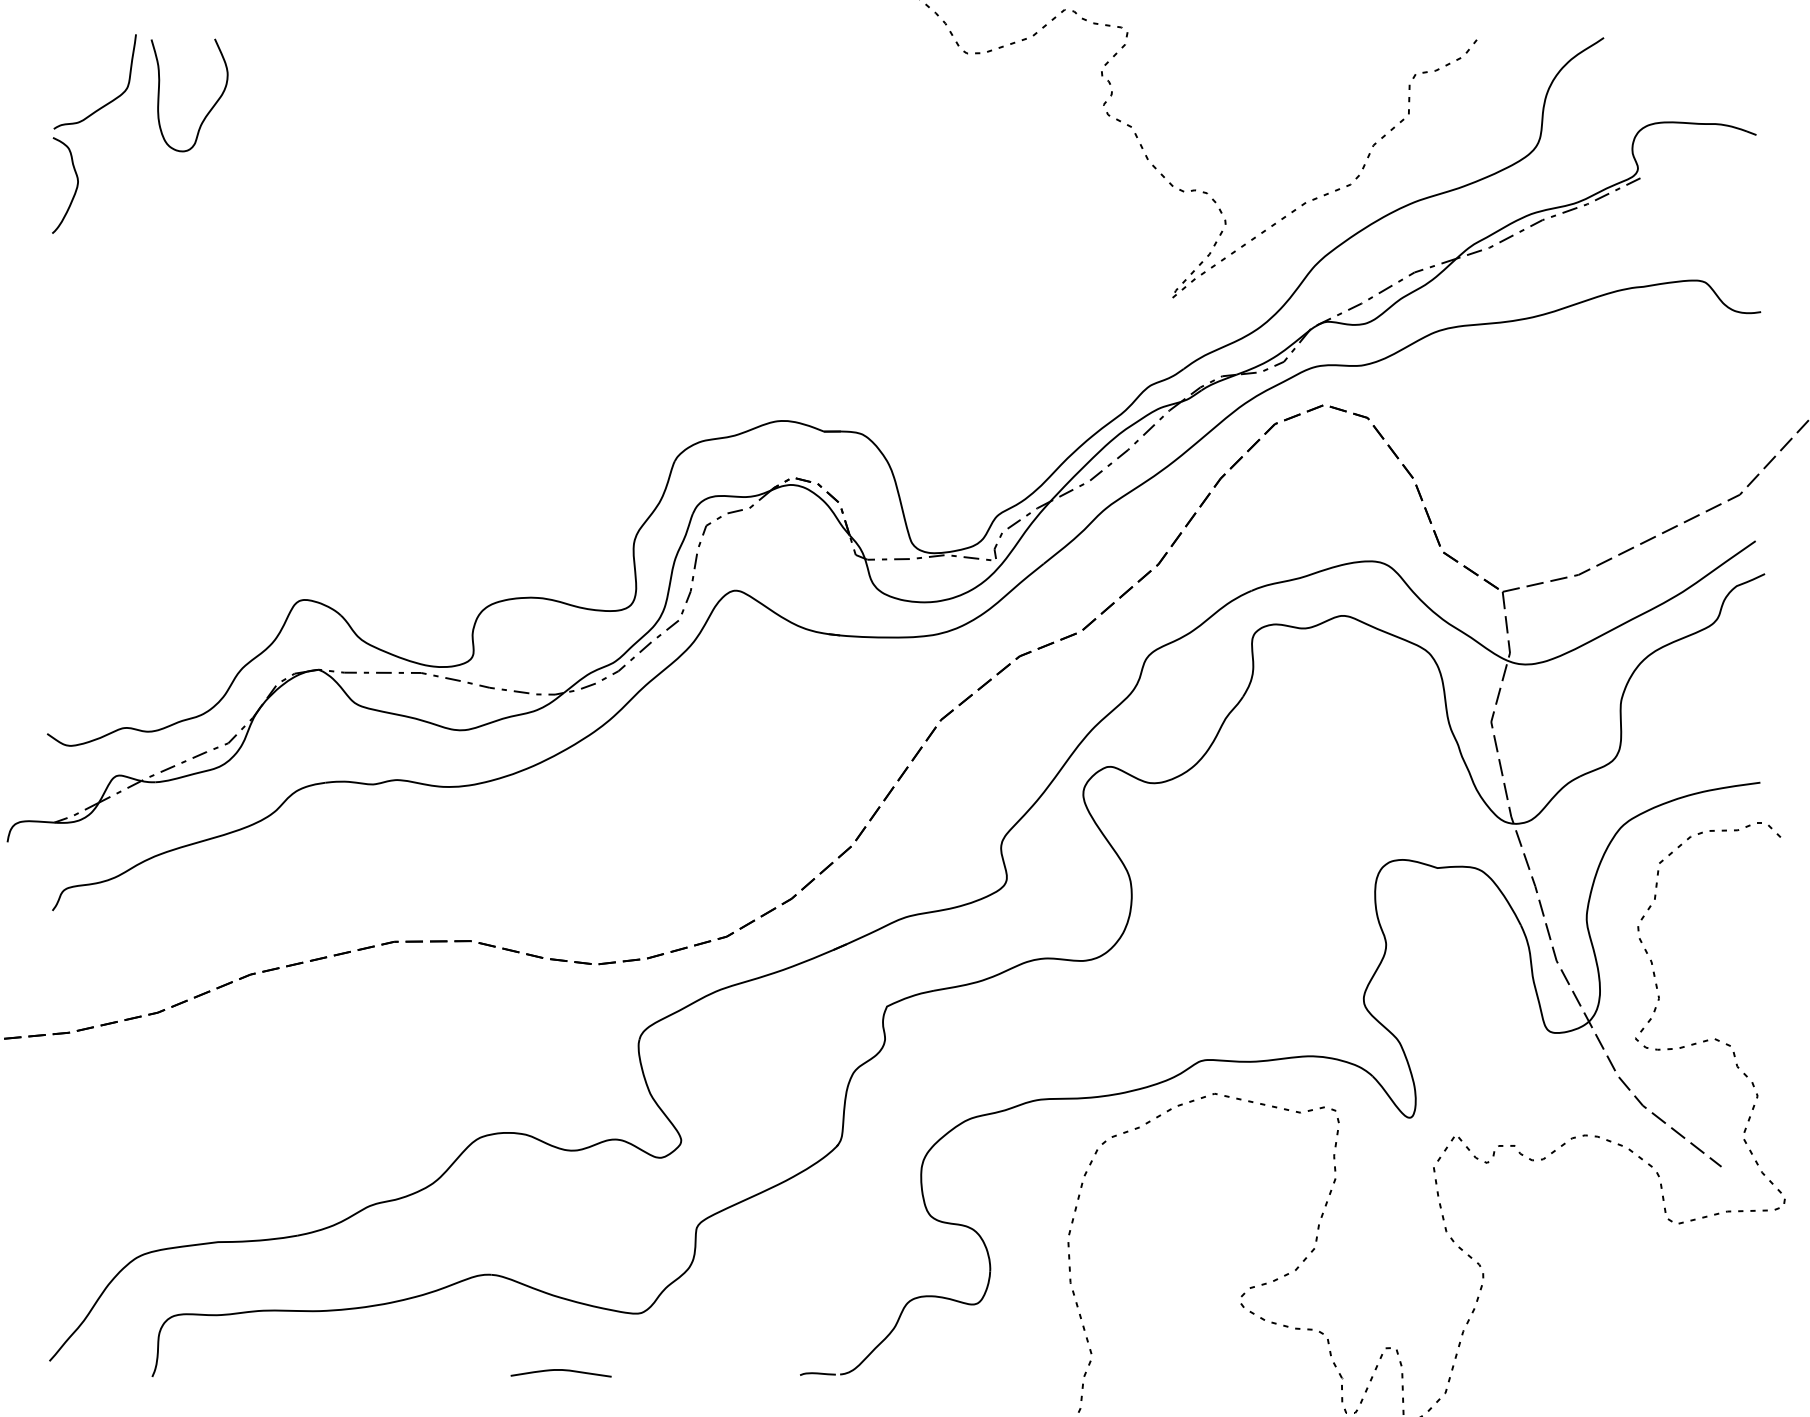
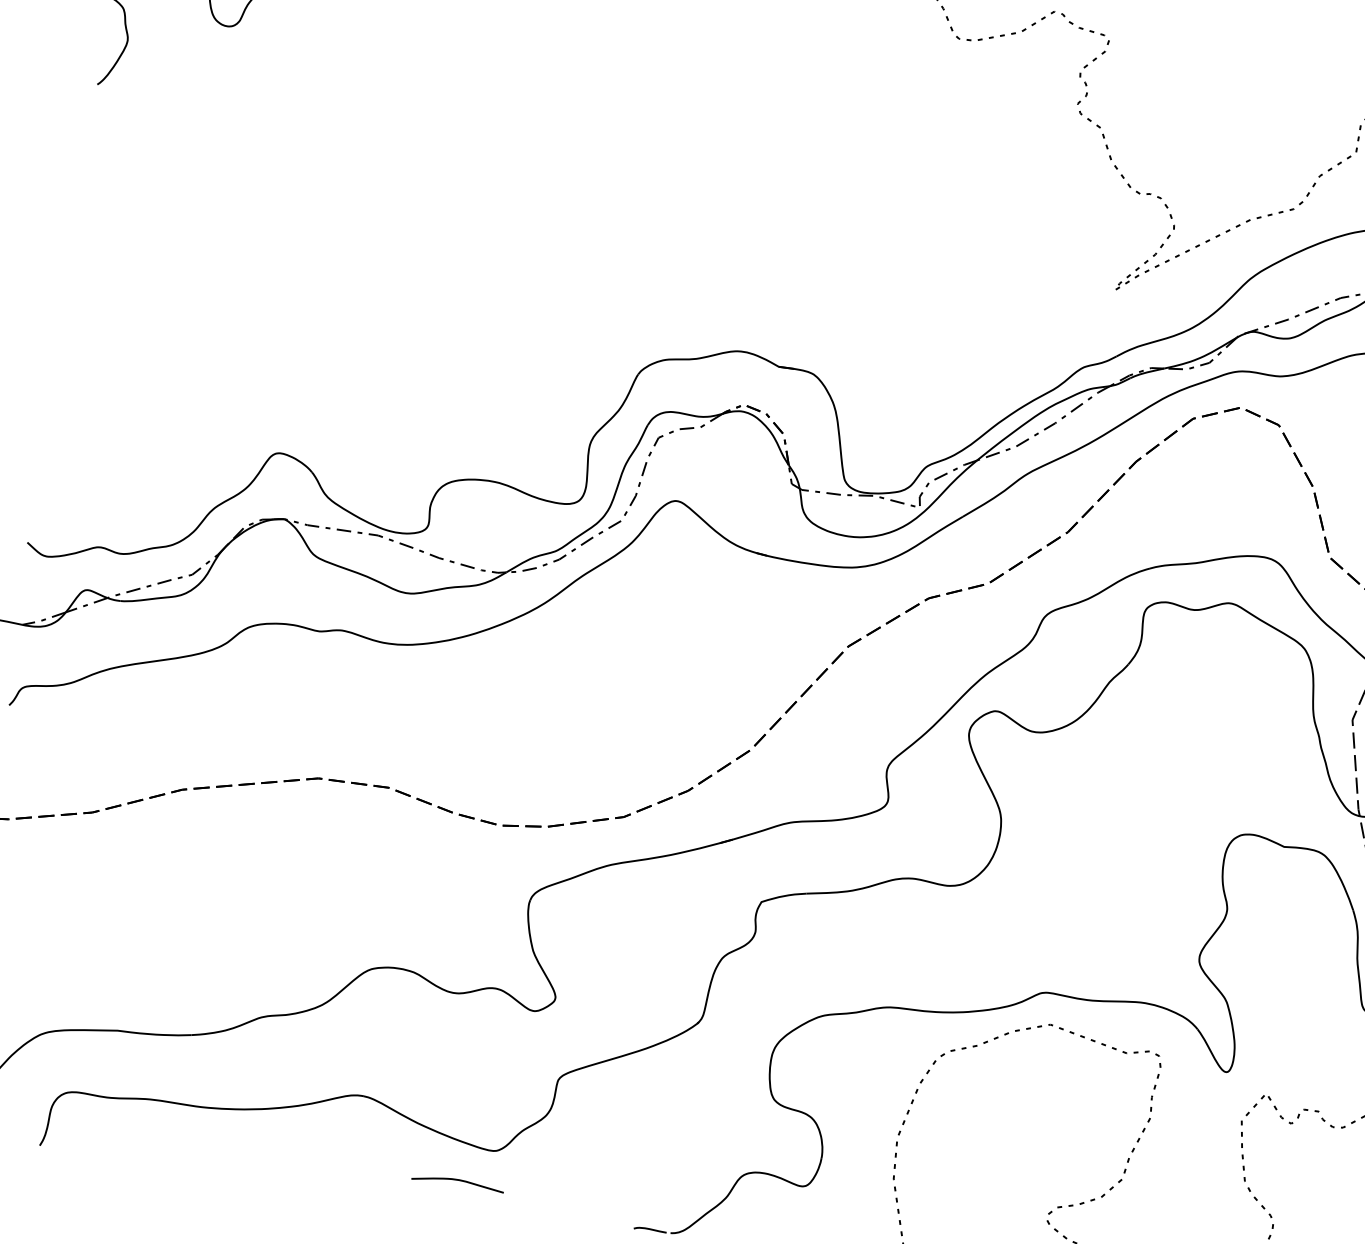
curve: (560, 1370) -> (457, 1180), moved

